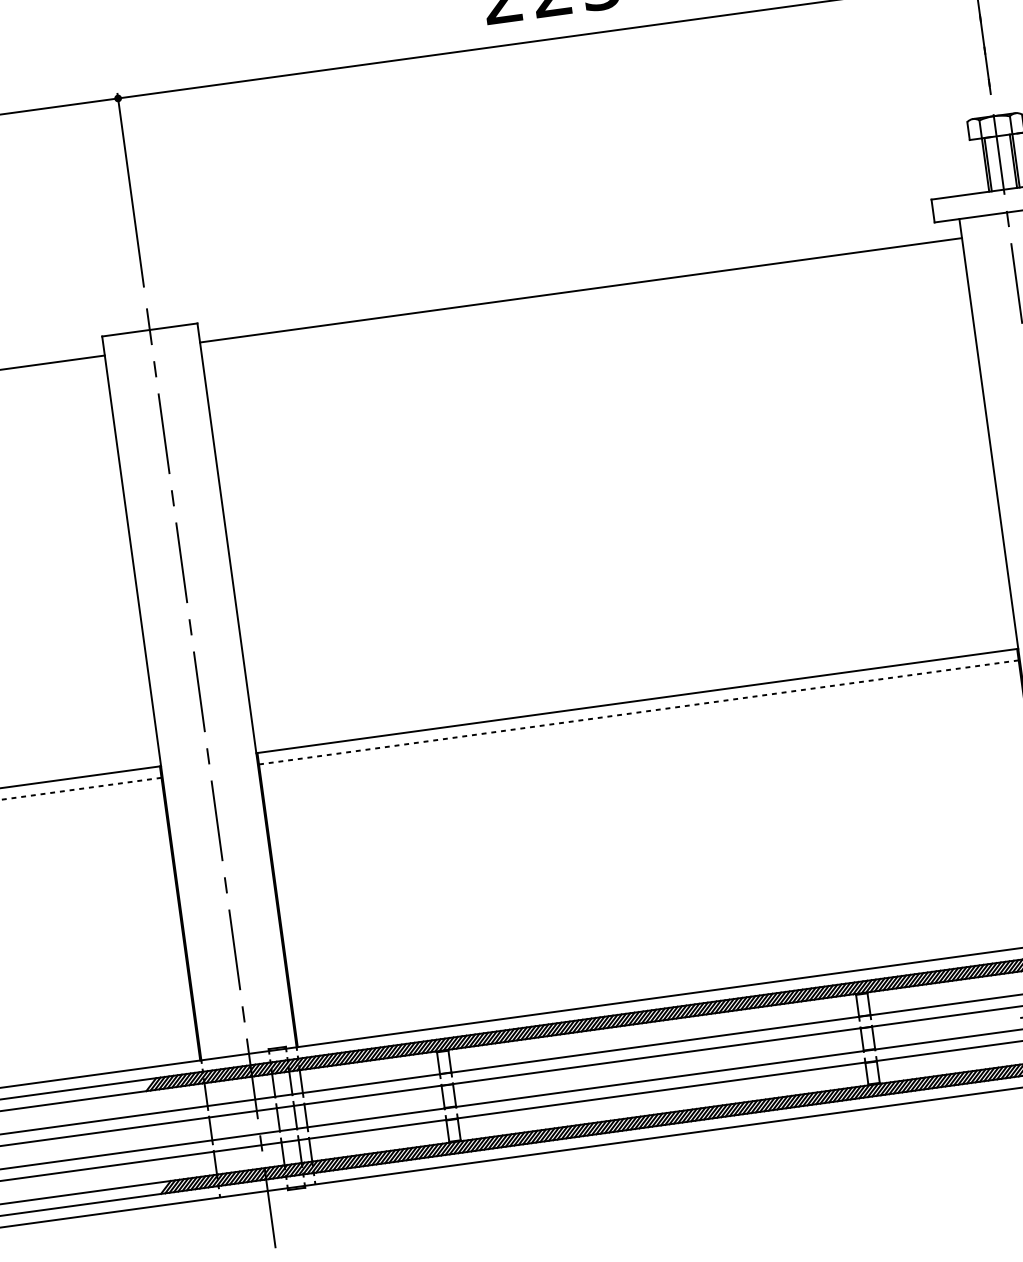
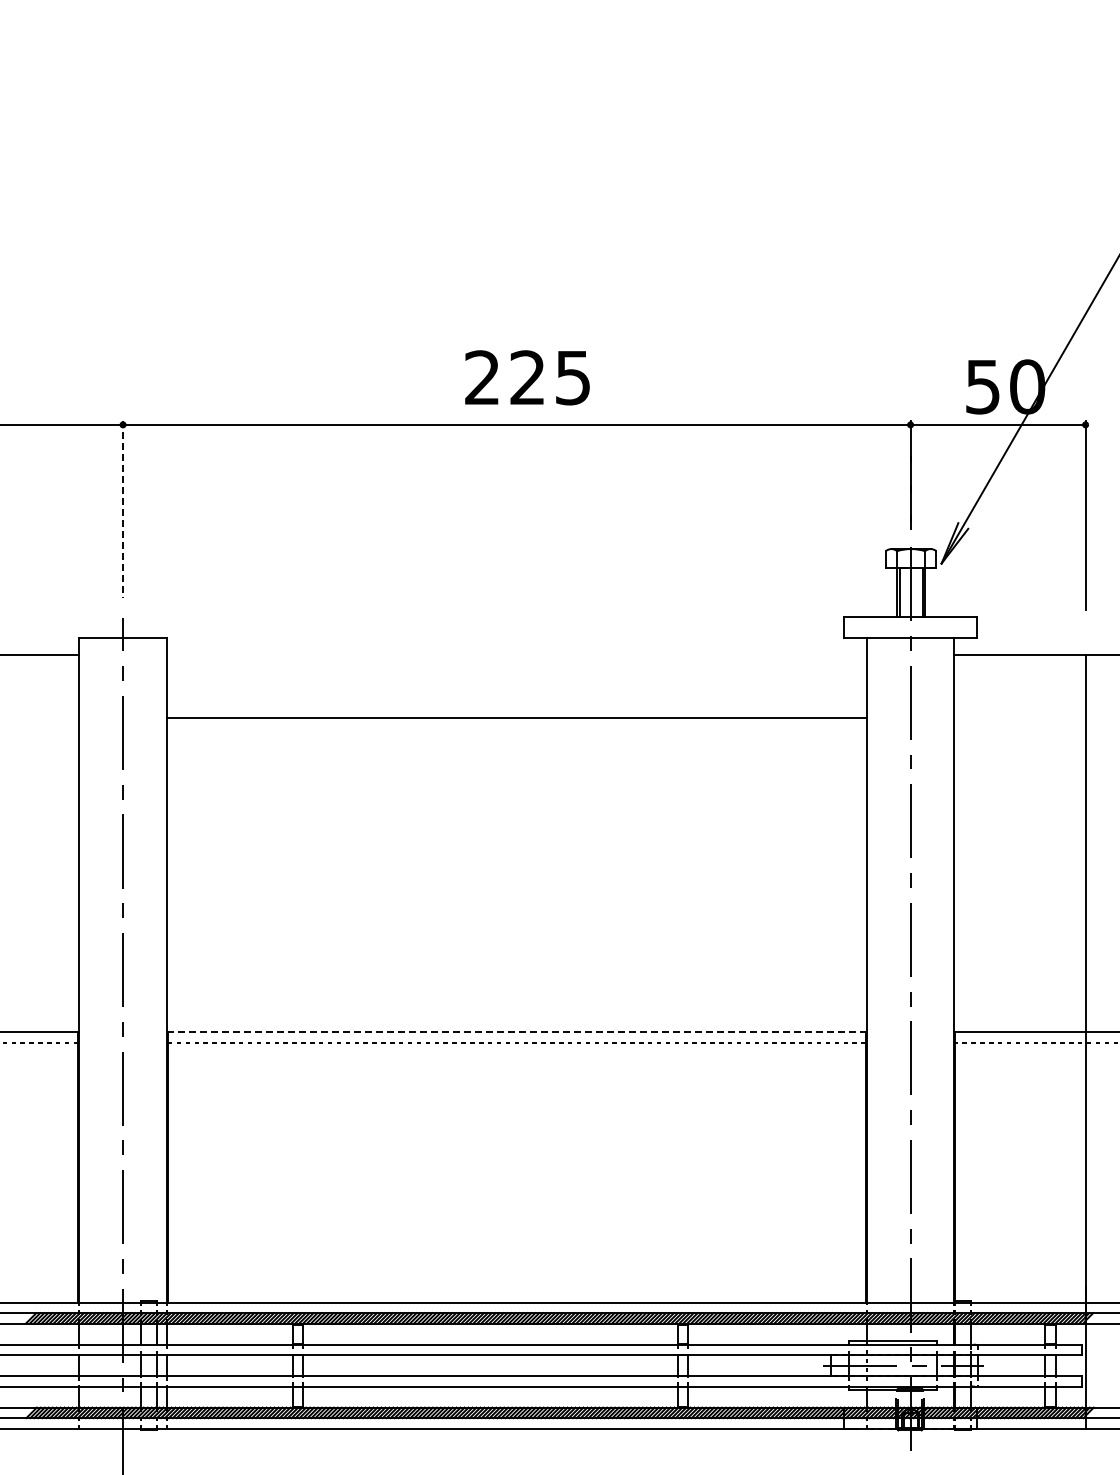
line: (131, 190) -> (123, 509), solid -> dashed
line: (580, 290) -> (516, 718), moved
line: (636, 701) -> (516, 1032), solid -> dashed

